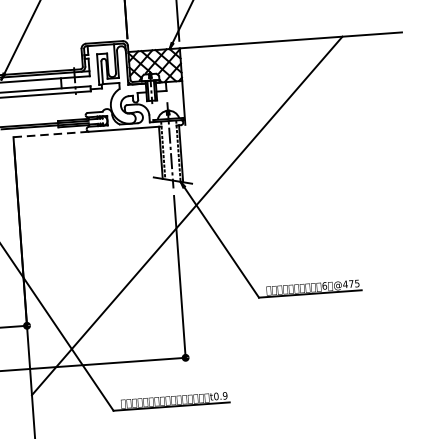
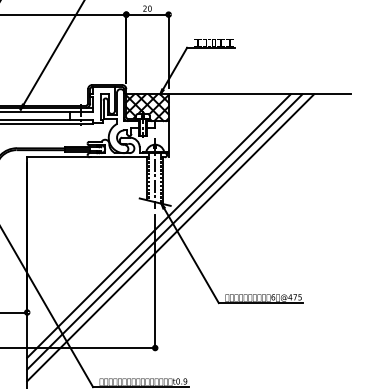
line: (51, 134) -> (58, 157), dashed -> solid
line: (178, 208) -> (158, 225), added
line: (194, 222) -> (170, 237), added

